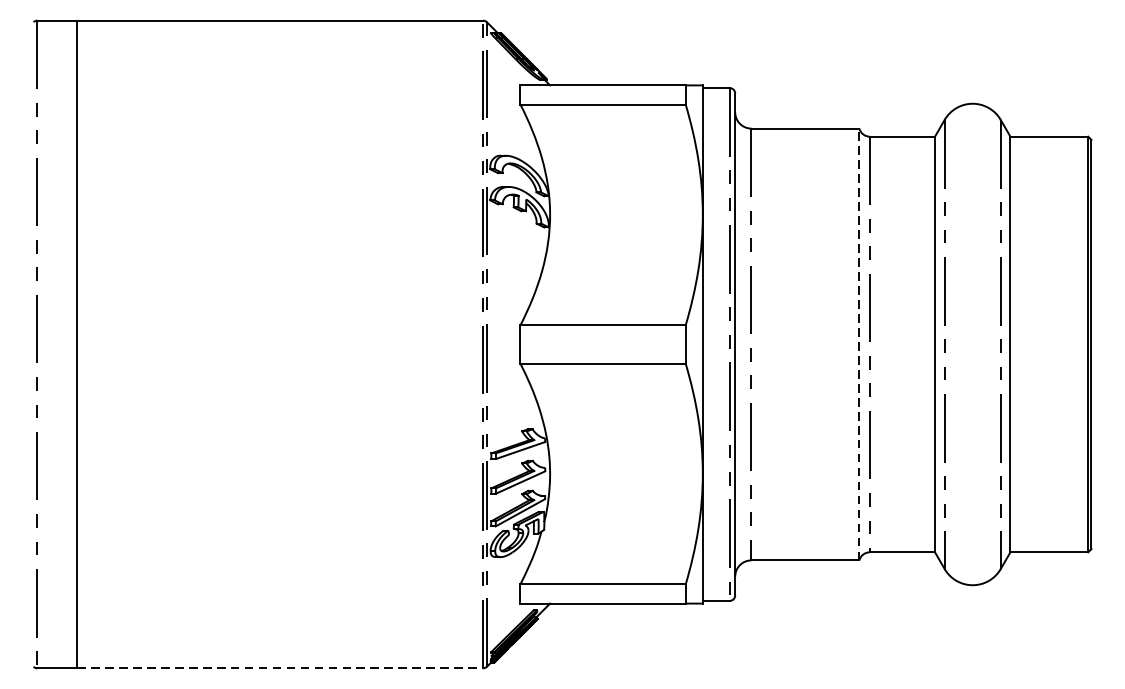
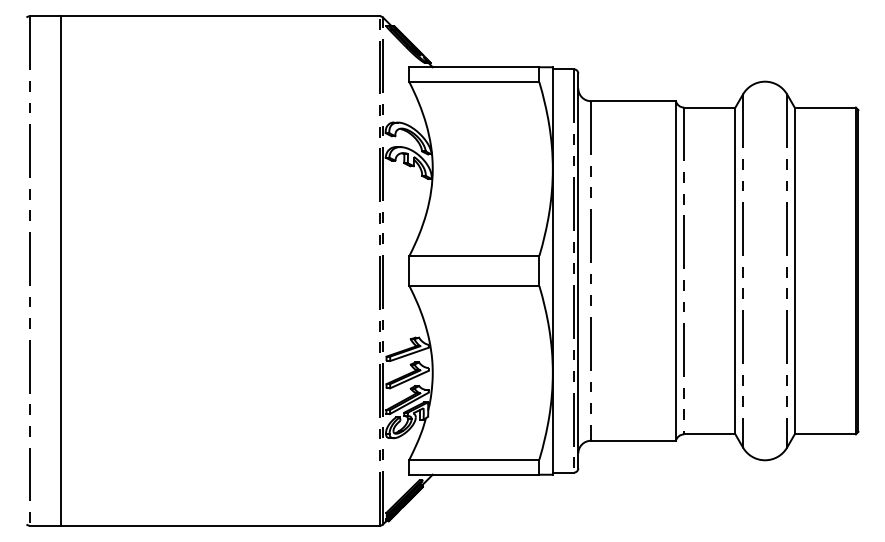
line: (858, 345) -> (675, 271), dashed -> solid
line: (280, 668) -> (220, 525), dashed -> solid

